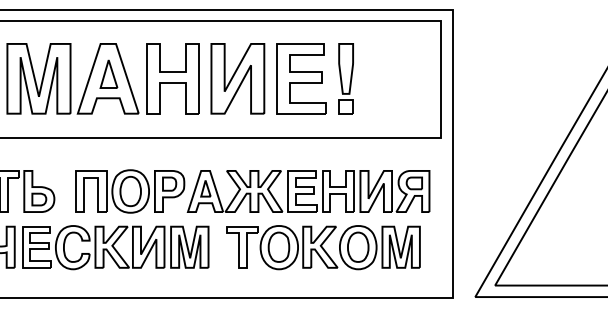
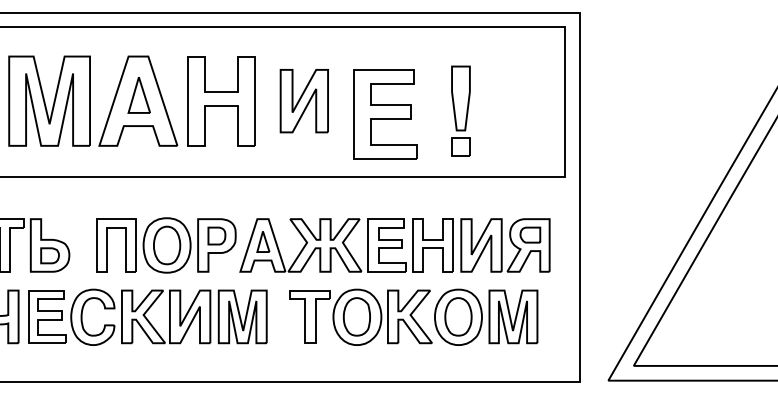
part: (238, 78) -> (304, 100), size x0.7
part: (345, 78) -> (460, 110), moved
part: (301, 79) -> (385, 114), moved

